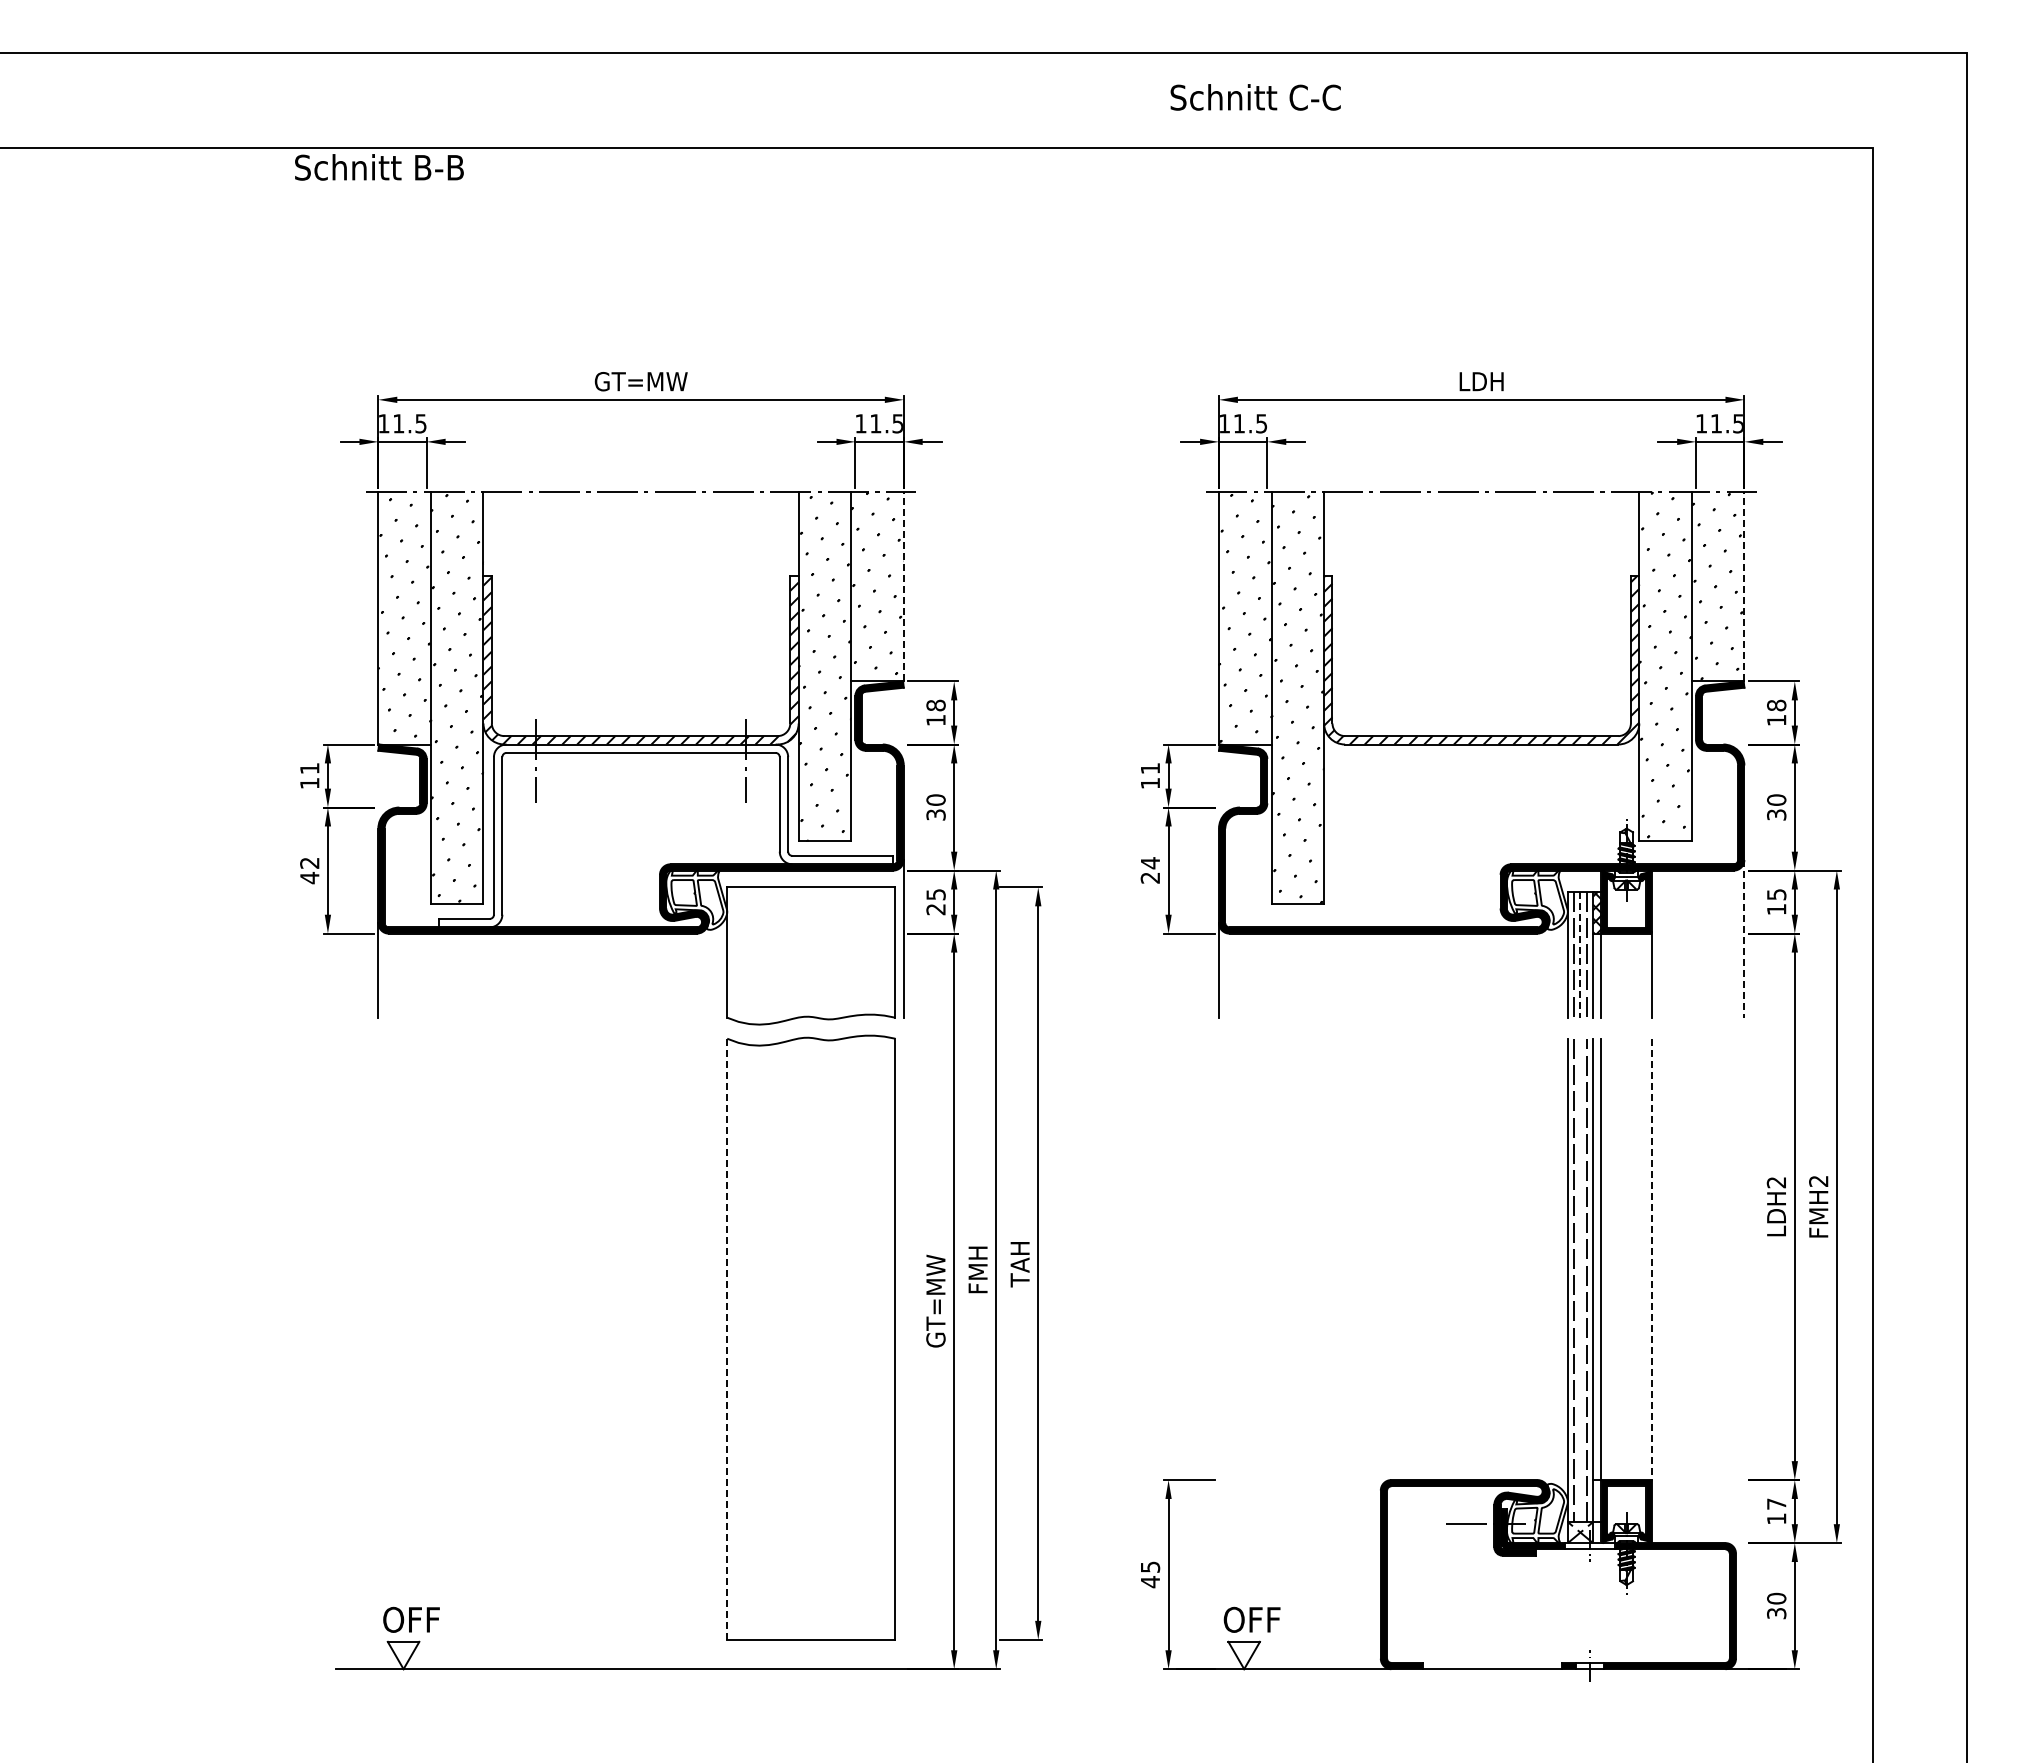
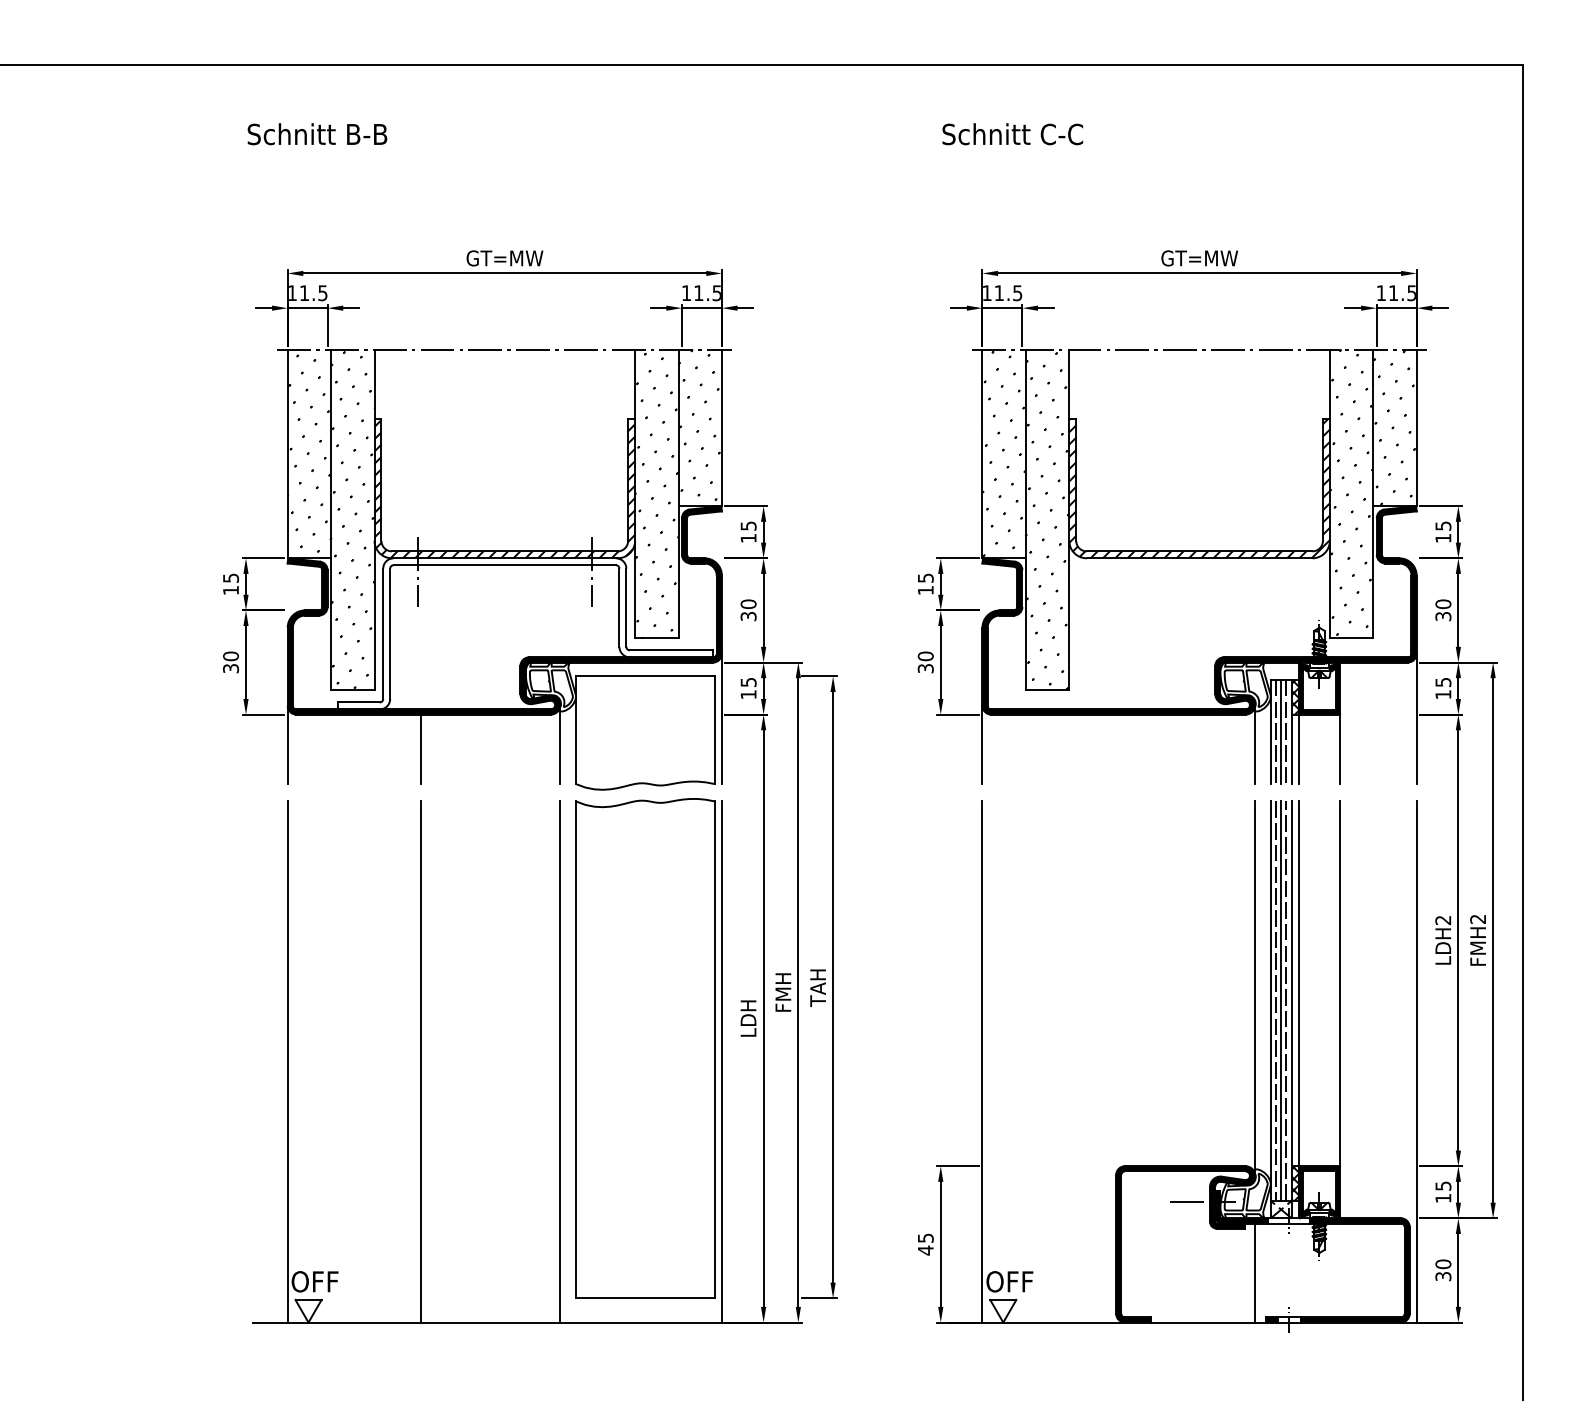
text: (1255, 97) -> (1012, 134), moved
text: (379, 167) -> (317, 134), moved
text: (1481, 381) -> (1199, 258), LDH -> GT=MW
line: (903, 586) -> (721, 427), dashed -> solid
line: (1744, 586) -> (1416, 427), dashed -> solid
text: (935, 705) -> (748, 526), 18 -> 15
text: (1776, 705) -> (1443, 526), 18 -> 15
text: (309, 768) -> (230, 578), 11 -> 15
text: (1150, 768) -> (925, 578), 11 -> 15
text: (309, 870) -> (230, 662), 42 -> 30
text: (1150, 870) -> (925, 662), 24 -> 30
text: (935, 909) -> (748, 694), 25 -> 15
line: (1744, 938) -> (1416, 718), dashed -> solid
line: (1580, 955) -> (1281, 732), dashed -> solid
line: (1548, 969) -> (1254, 744), added
line: (708, 970) -> (560, 745), added
line: (540, 975) -> (421, 749), added
line: (1651, 1260) -> (1339, 984), dashed -> solid
line: (1548, 1264) -> (1254, 988), added
line: (1580, 1280) -> (1281, 1001), added
text: (935, 1300) -> (748, 1017), GT=MW -> LDH
line: (727, 1339) -> (576, 1050), dashed -> solid
line: (378, 1353) -> (287, 1061), added
line: (540, 1353) -> (421, 1061), added
line: (708, 1353) -> (560, 1061), added
line: (903, 1353) -> (721, 1061), added
line: (1219, 1353) -> (982, 1061), added
line: (1744, 1353) -> (1416, 1061), added
hatch: (1597, 1501) -> (1295, 1183), added
text: (1776, 1503) -> (1443, 1185), 17 -> 15
line: (1548, 1609) -> (1254, 1273), added

